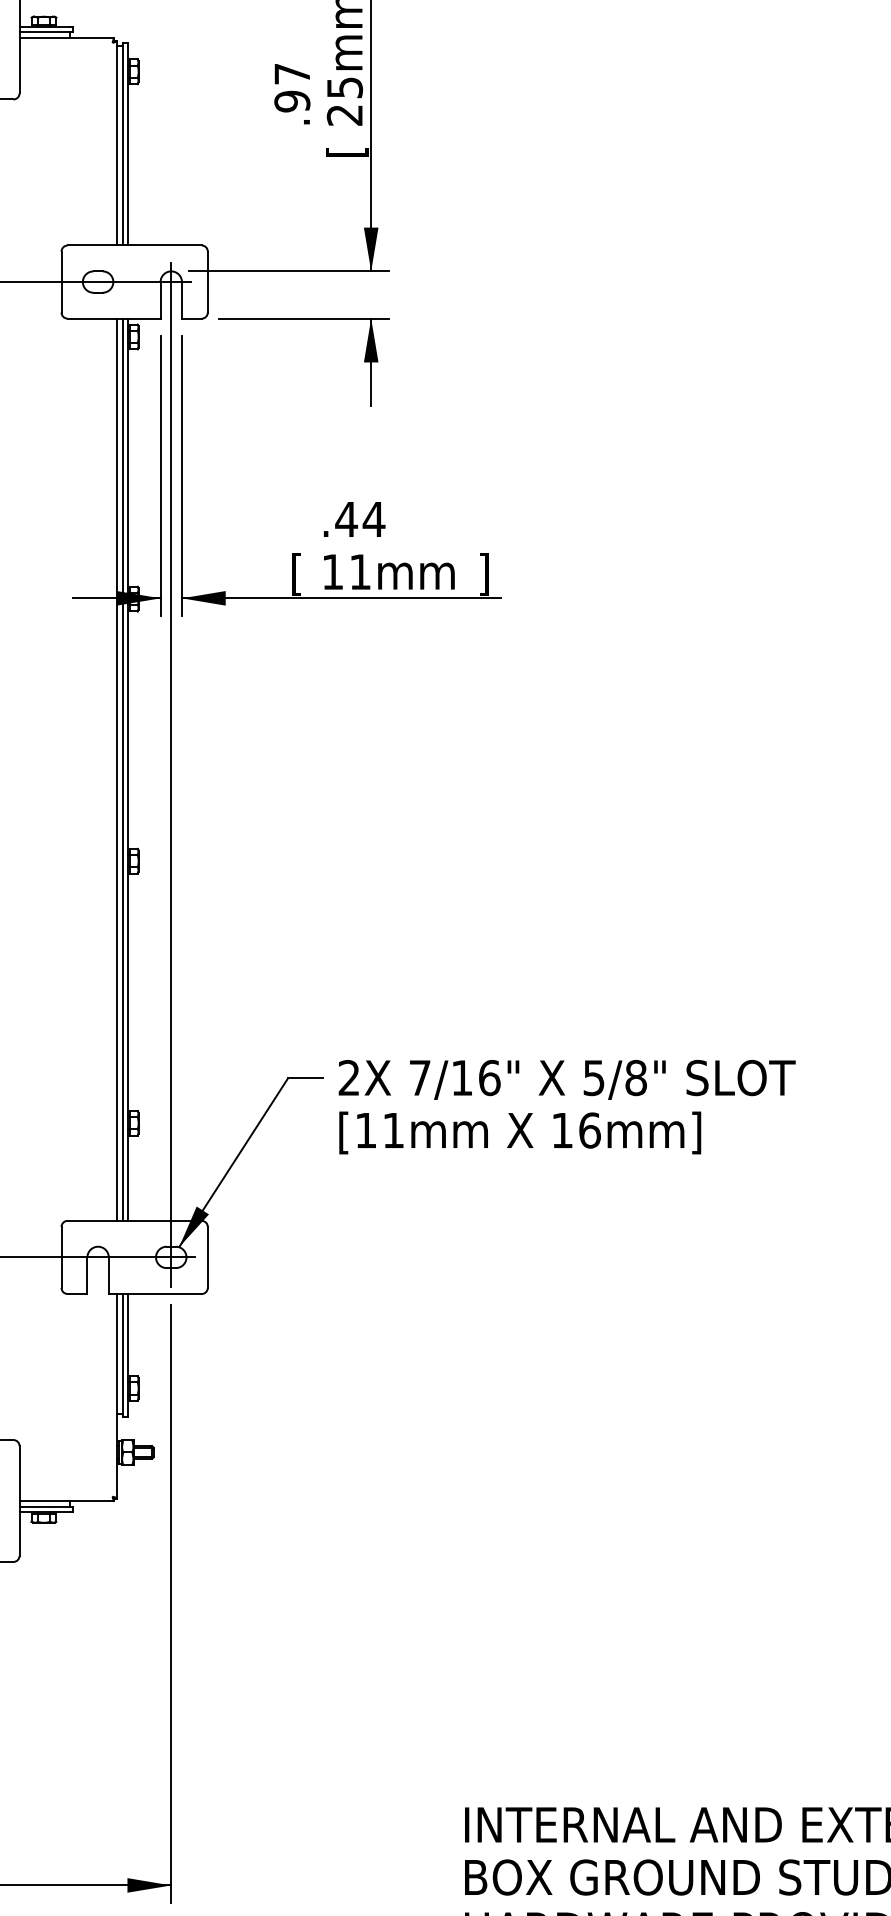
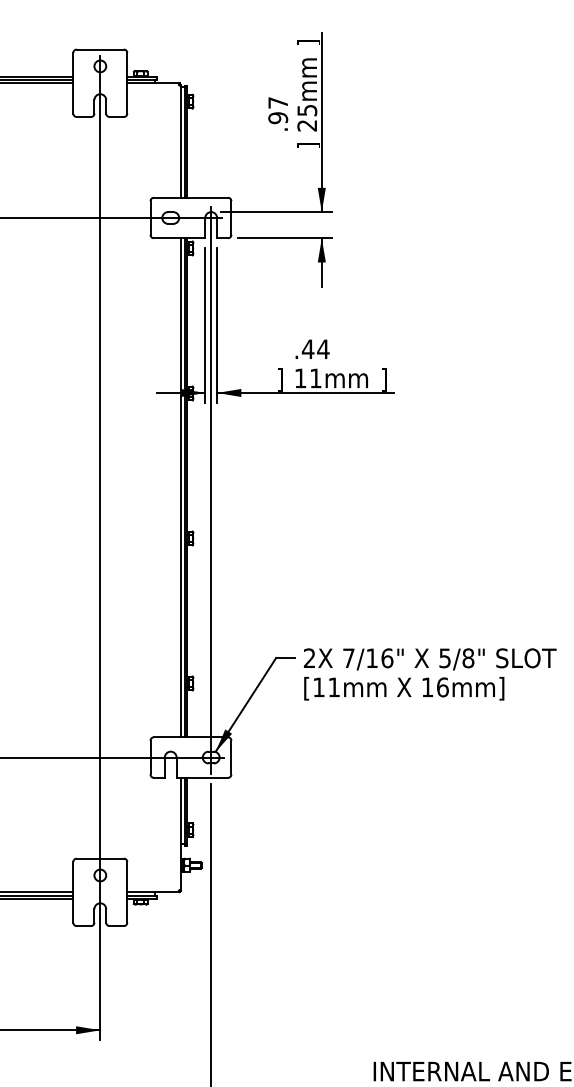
text: (347, 150) -> (308, 145), [ -> ]
text: (296, 573) -> (280, 379), [ -> ]

